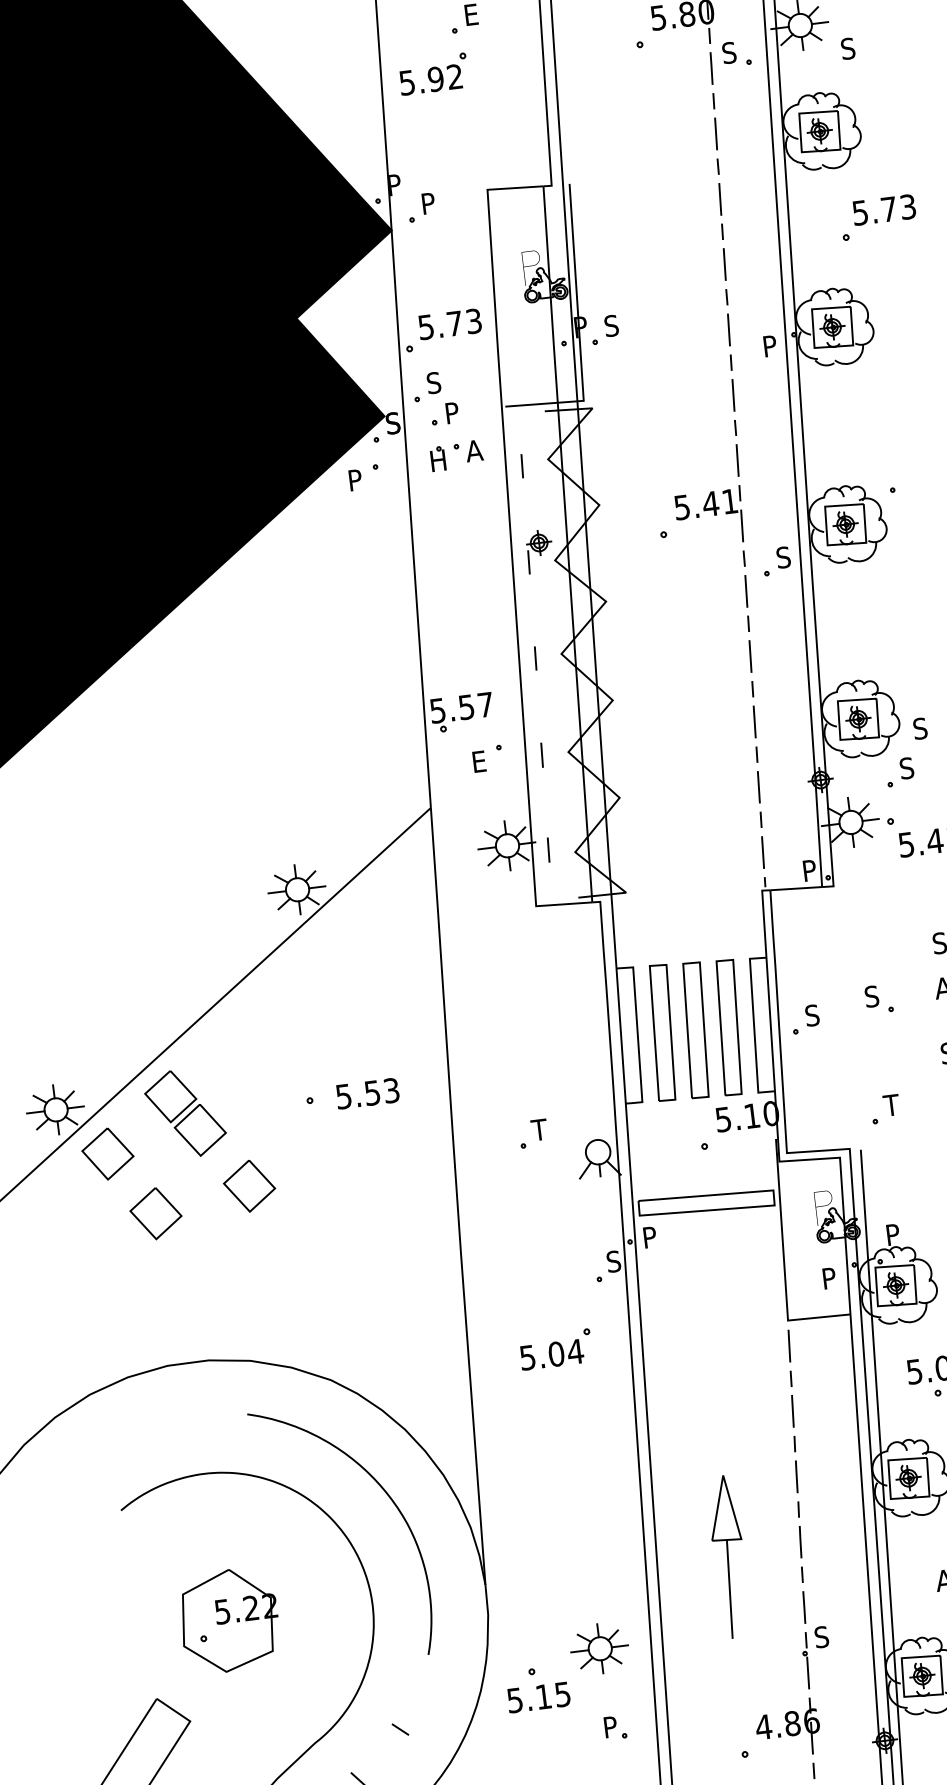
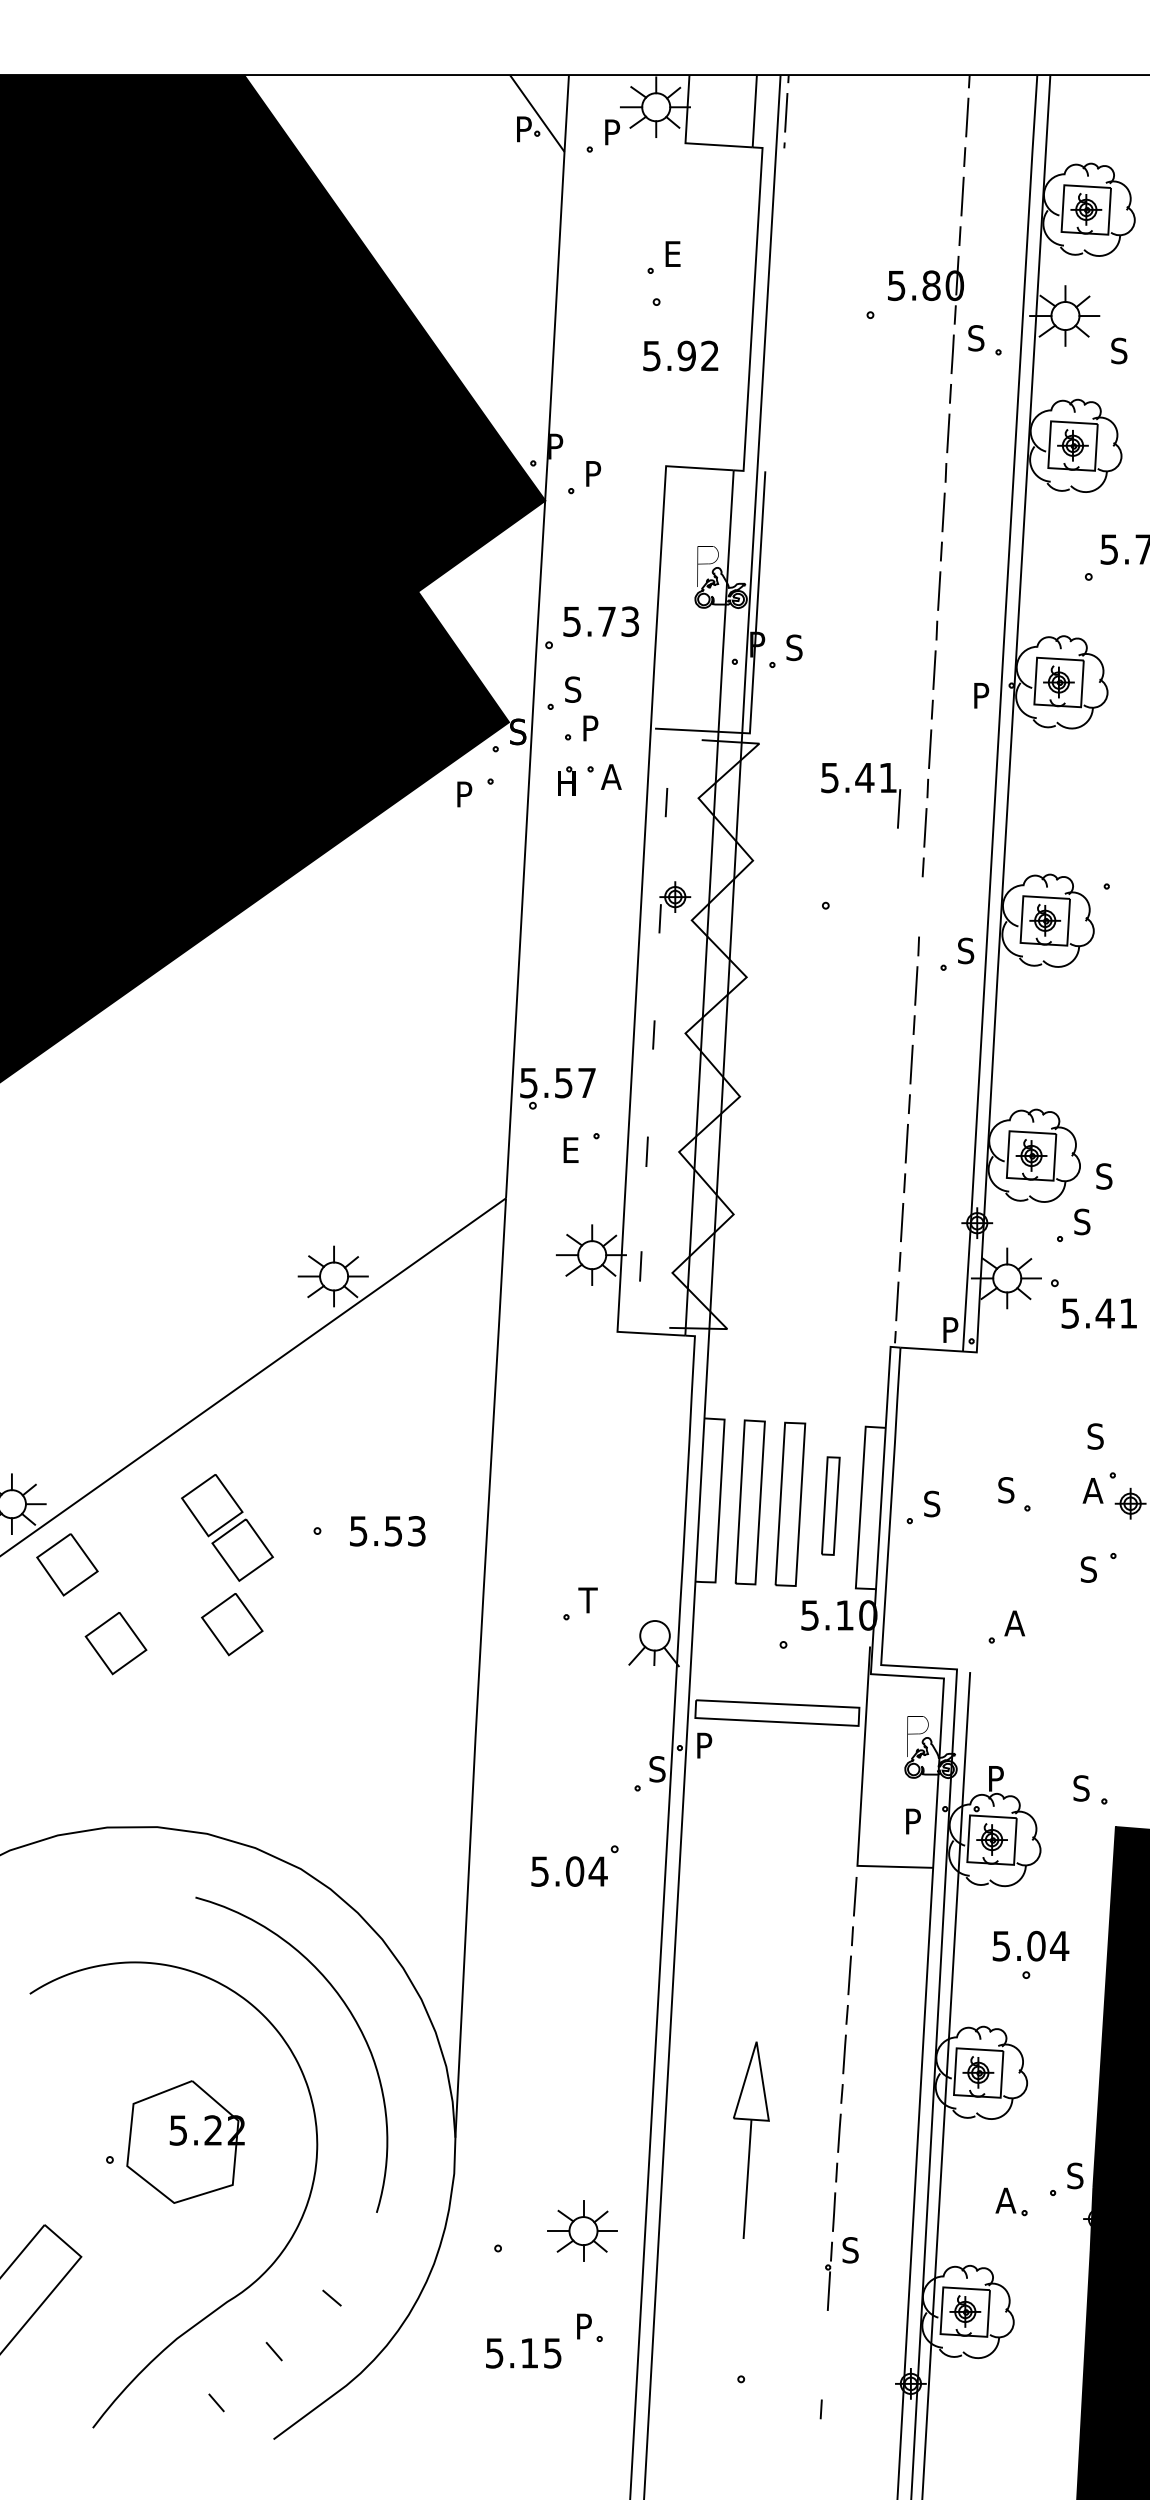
text: (430, 79) -> (680, 355), moved
part: (714, 515) -> (867, 792), moved
part: (729, 1027) -> (830, 1505), size x0.6
text: (892, 1105) -> (1014, 1623), T -> A
part: (185, 1113) -> (227, 1527), moved
part: (229, 1620) -> (185, 2141), moved
text: (538, 1697) -> (523, 2353), moved
part: (787, 1728) -> (796, 2354), removed

